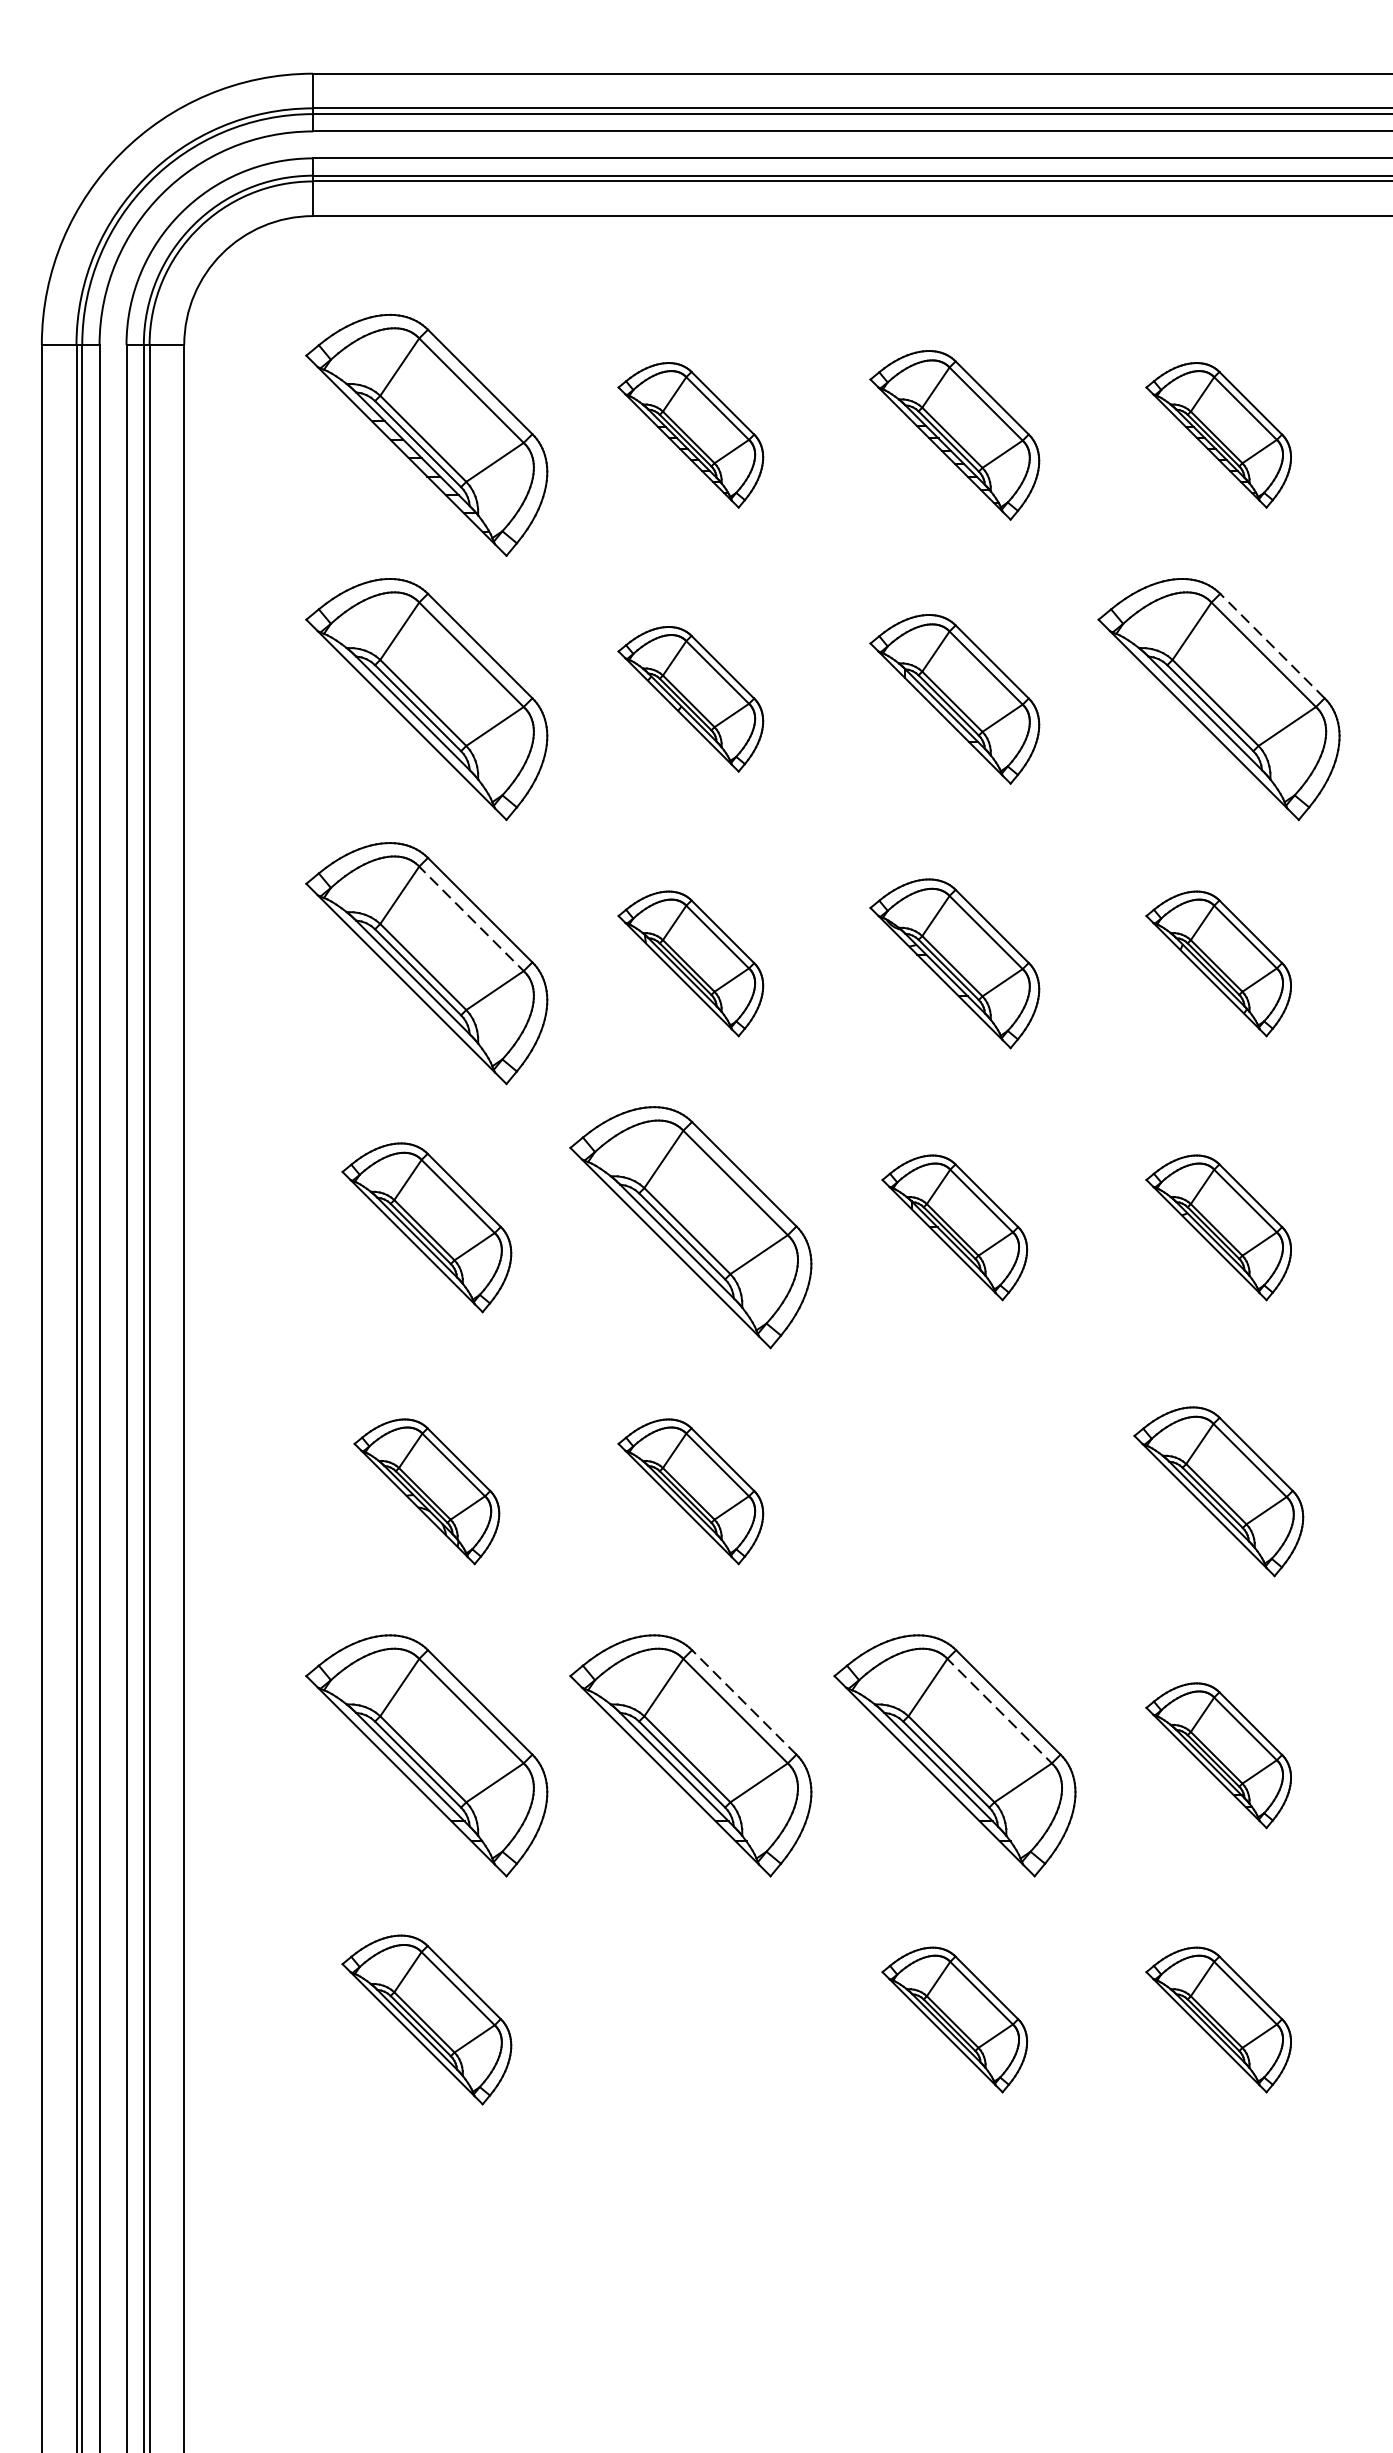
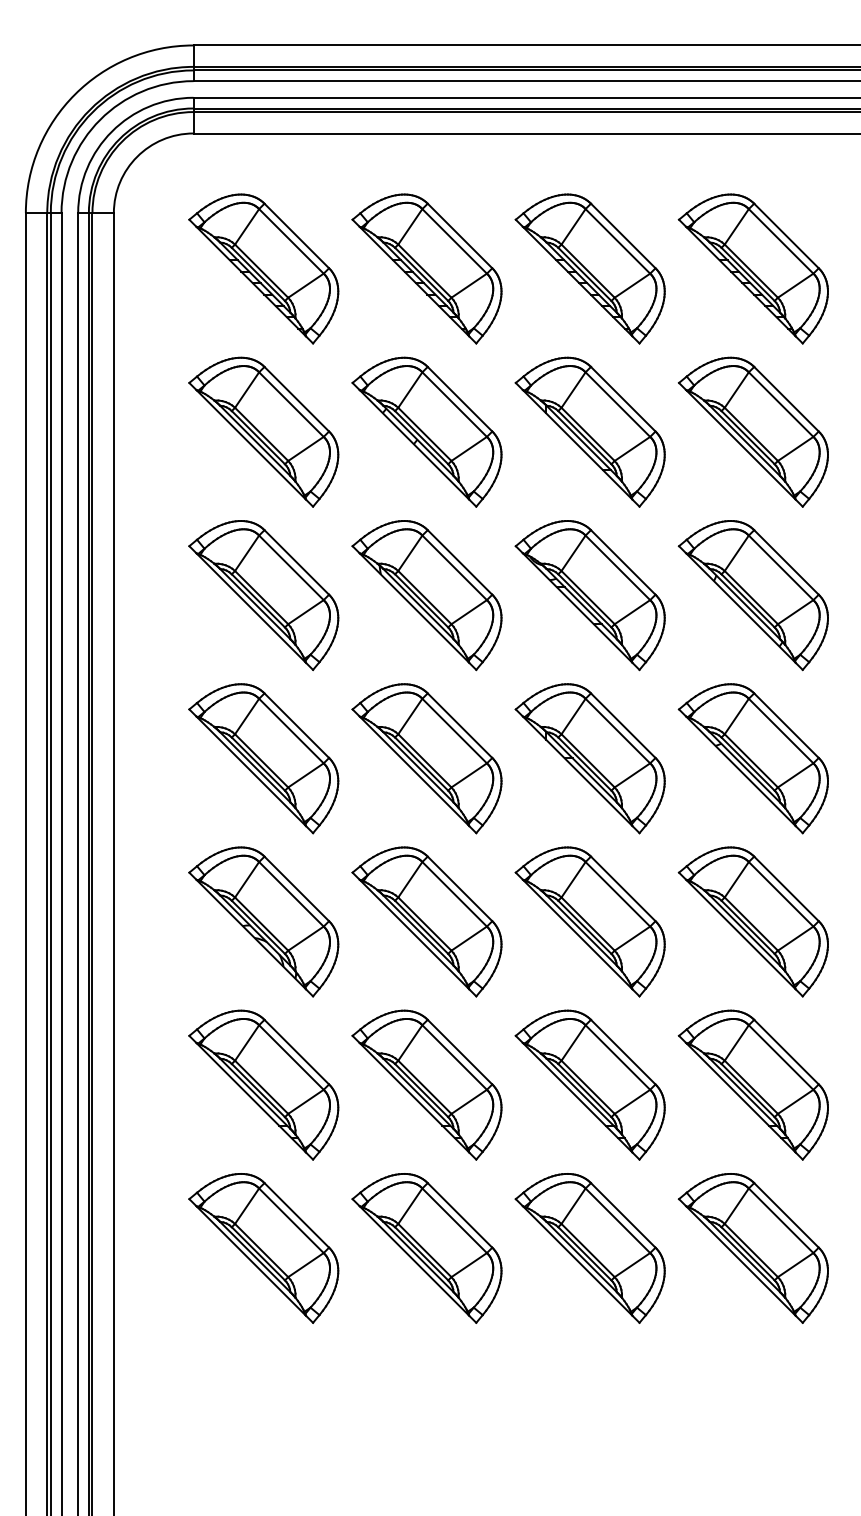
part: (690, 434) -> (426, 268), size x1.67
part: (953, 434) -> (589, 268), size x1.43
part: (1217, 434) -> (752, 268), size x1.67
line: (1272, 646) -> (786, 399), dashed -> solid
part: (690, 698) -> (426, 431), size x1.67
part: (953, 698) -> (589, 431), size x1.43
line: (471, 919) -> (291, 568), dashed -> solid
part: (690, 963) -> (426, 595), size x1.67
part: (953, 963) -> (589, 595), size x1.43
part: (1217, 963) -> (752, 595), size x1.67
part: (426, 1227) -> (263, 758), size x1.43
part: (953, 1227) -> (589, 758), size x1.67
part: (1217, 1227) -> (752, 758), size x1.67
part: (426, 1491) -> (263, 921), size x1.67
part: (690, 1491) -> (426, 921), size x1.67
part: (953, 1491) -> (589, 921), added
part: (1217, 1491) -> (752, 921), size x1.43
line: (745, 1702) -> (460, 1052), dashed -> solid
line: (1000, 1711) -> (618, 1057), dashed -> solid
part: (1217, 1754) -> (752, 1084), size x1.67
part: (426, 2020) -> (263, 1248), size x1.43
part: (690, 2020) -> (426, 1248), added
part: (953, 2020) -> (589, 1248), size x1.67
part: (1217, 2020) -> (752, 1248), size x1.67

